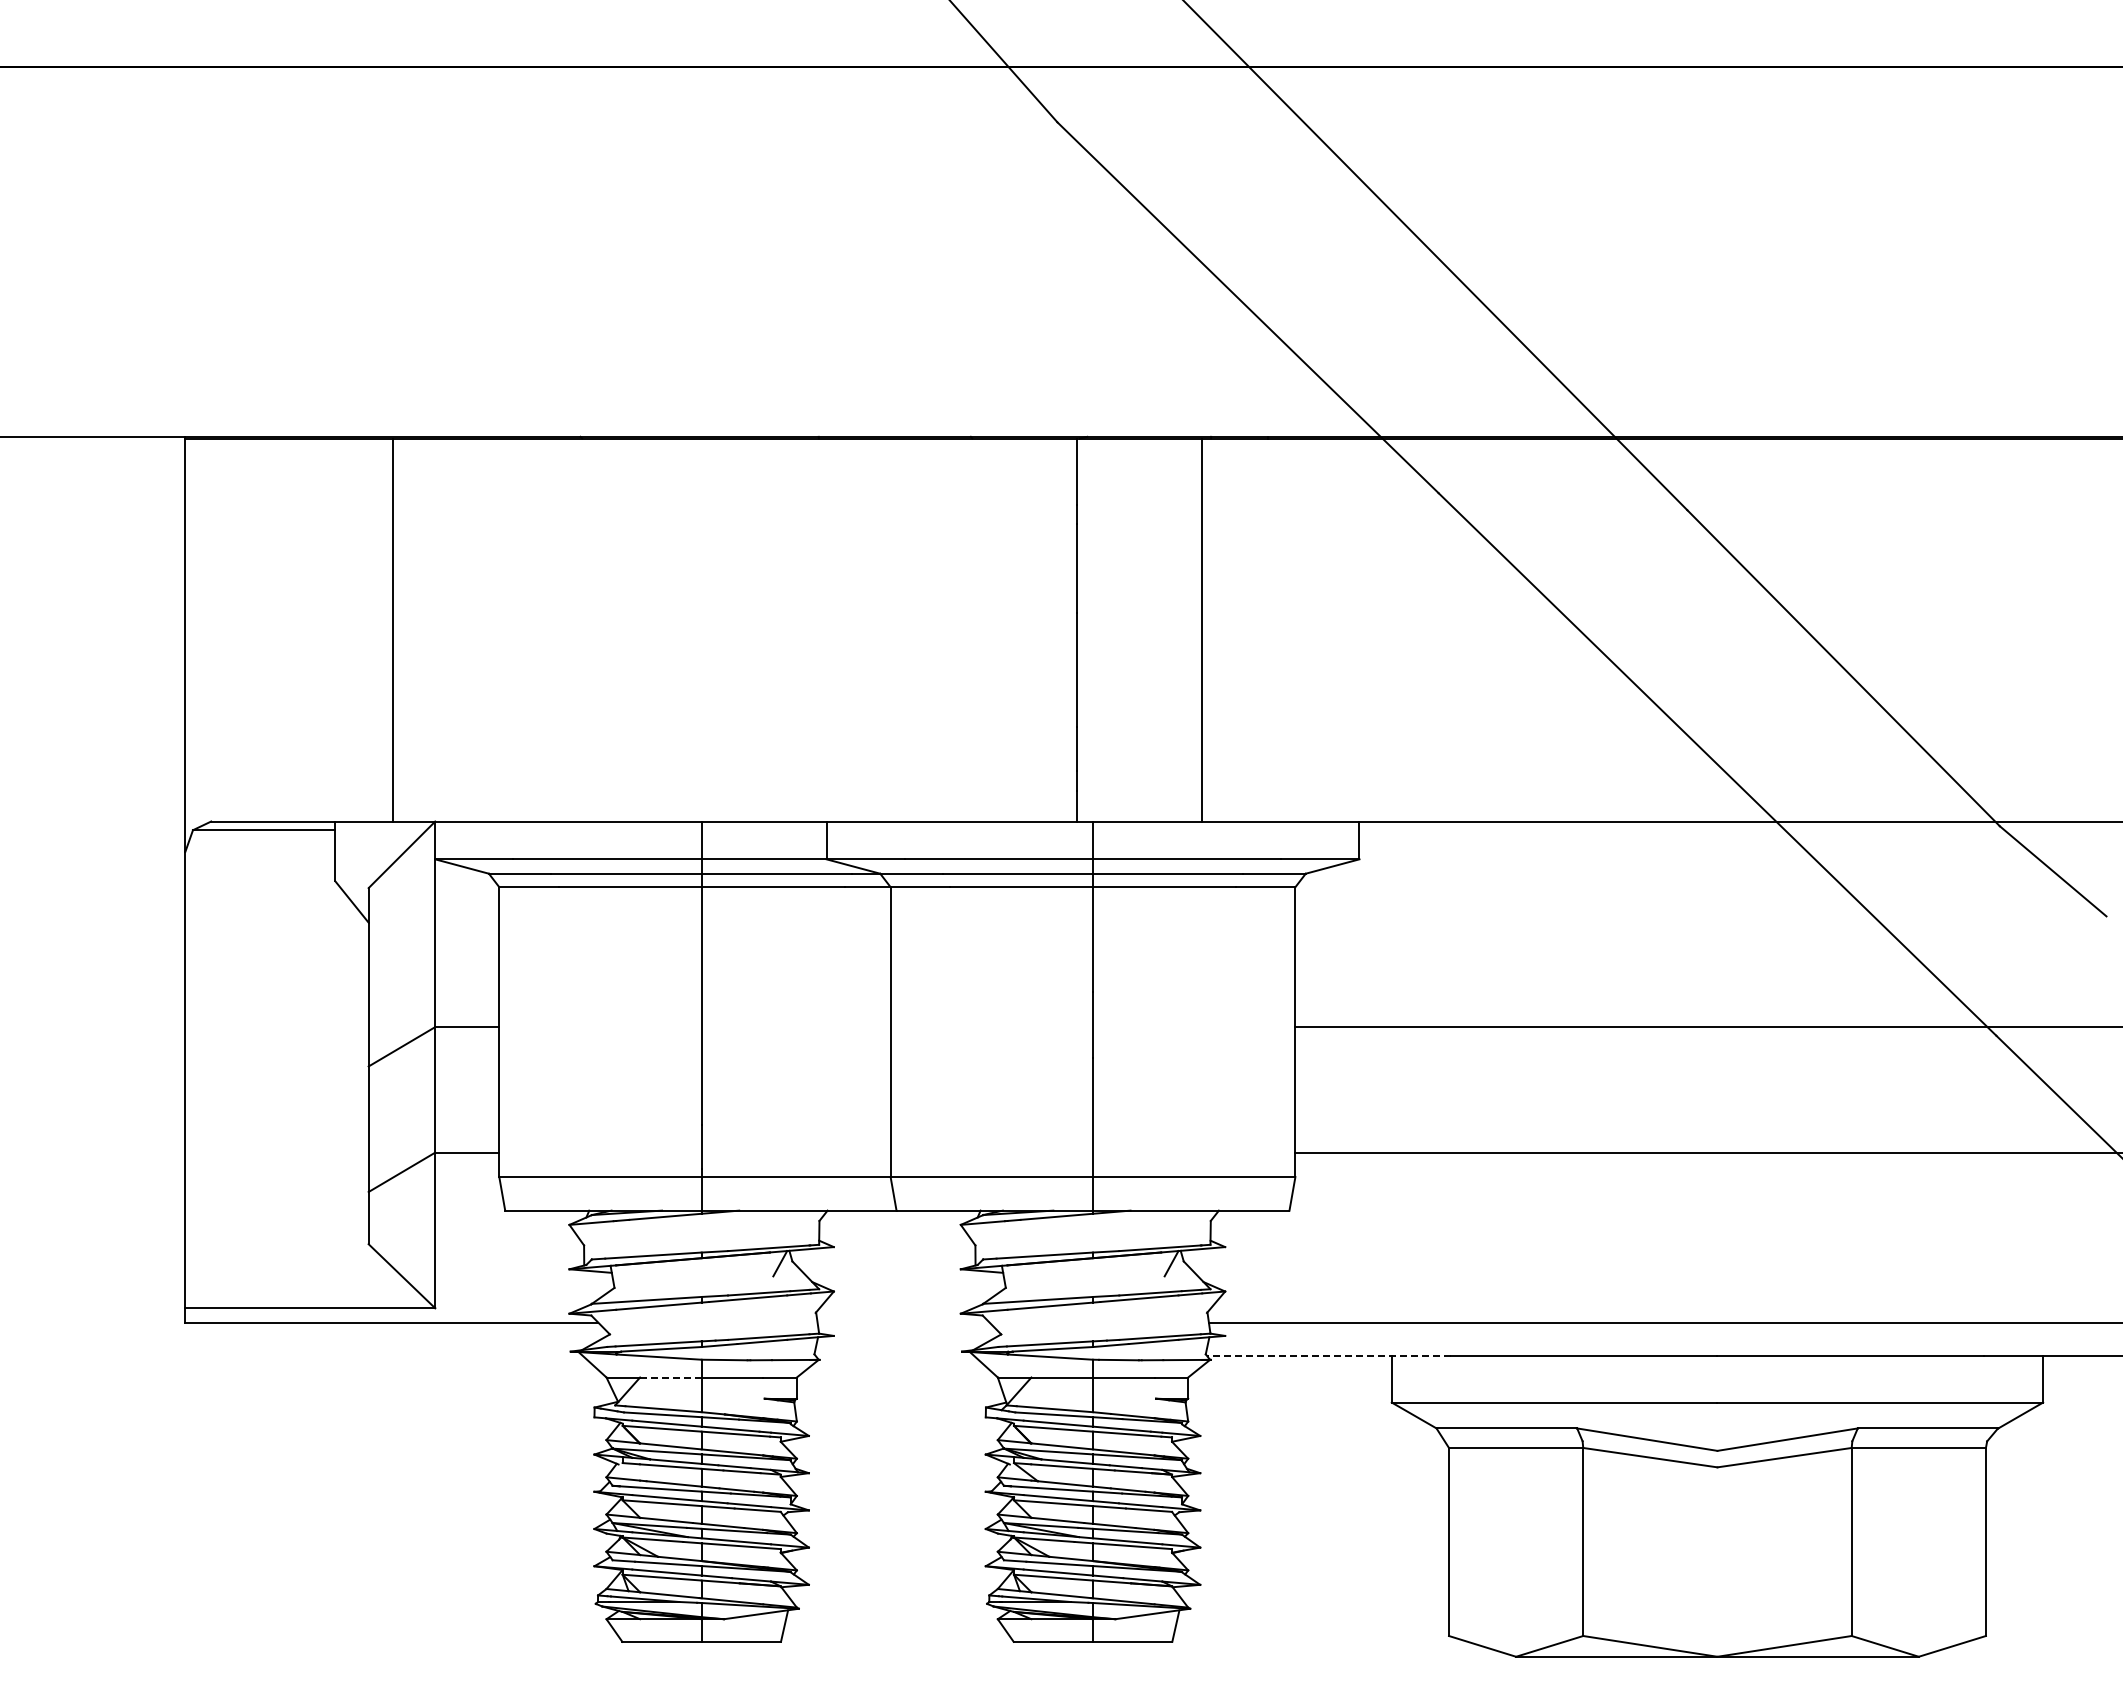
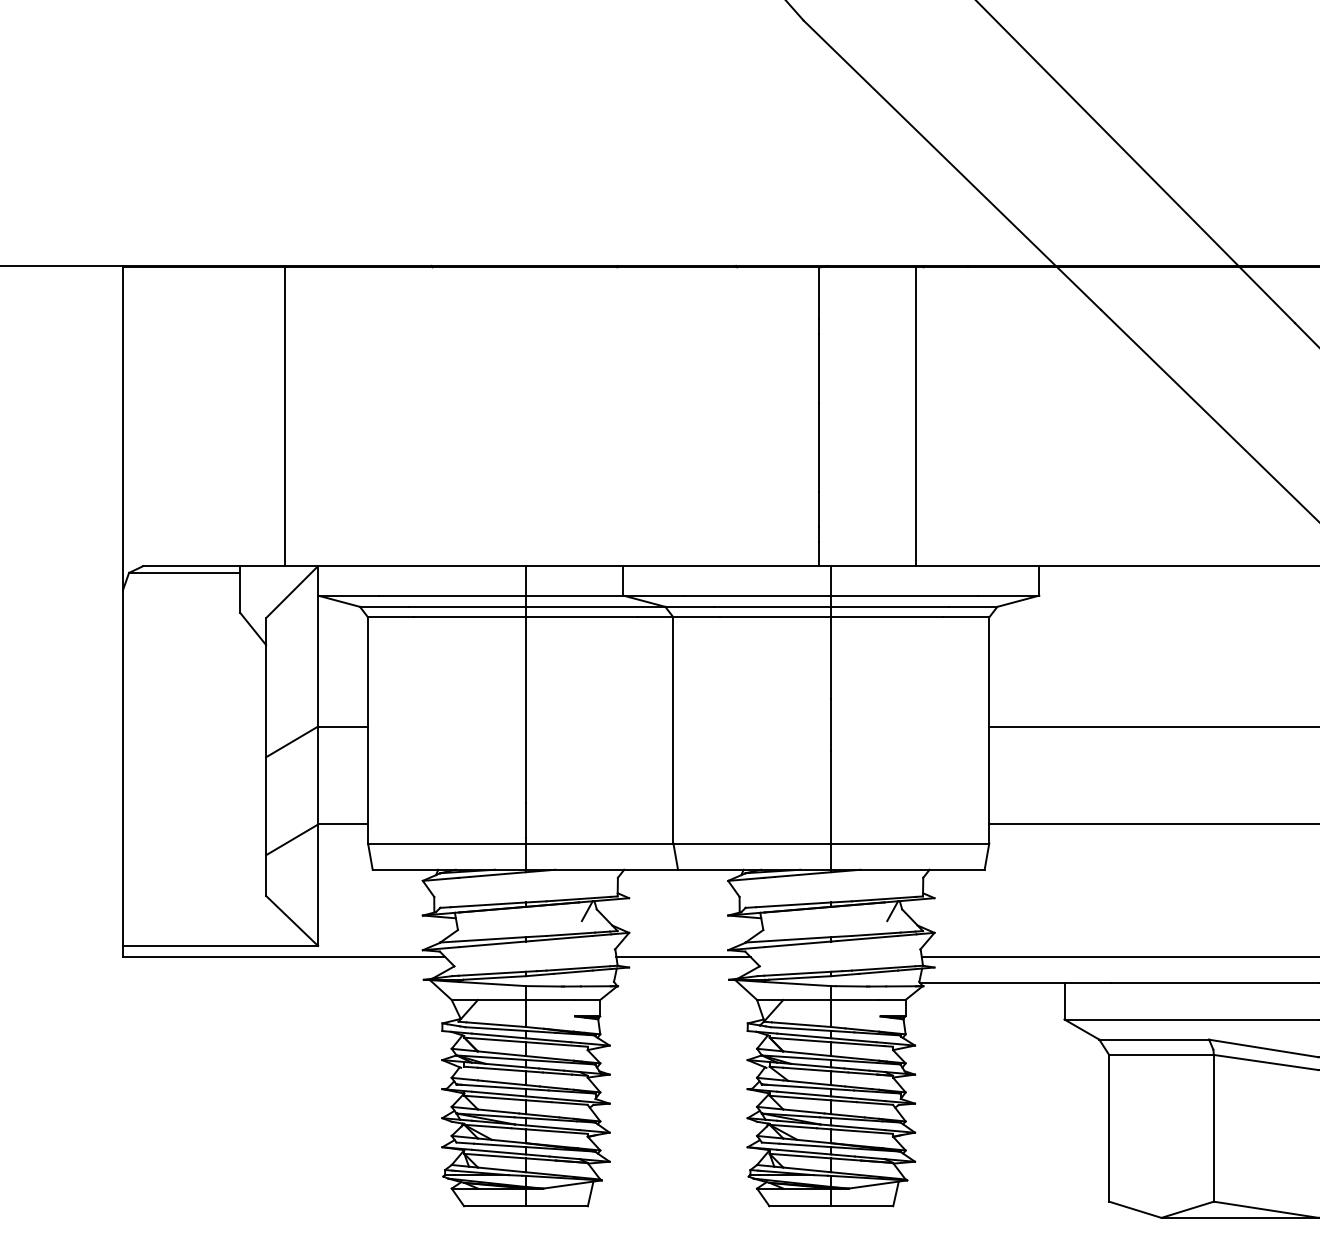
line: (903, 1322) -> (683, 957), added
line: (1329, 1356) -> (1015, 983), dashed -> solid
line: (670, 1377) -> (501, 999), dashed -> solid

